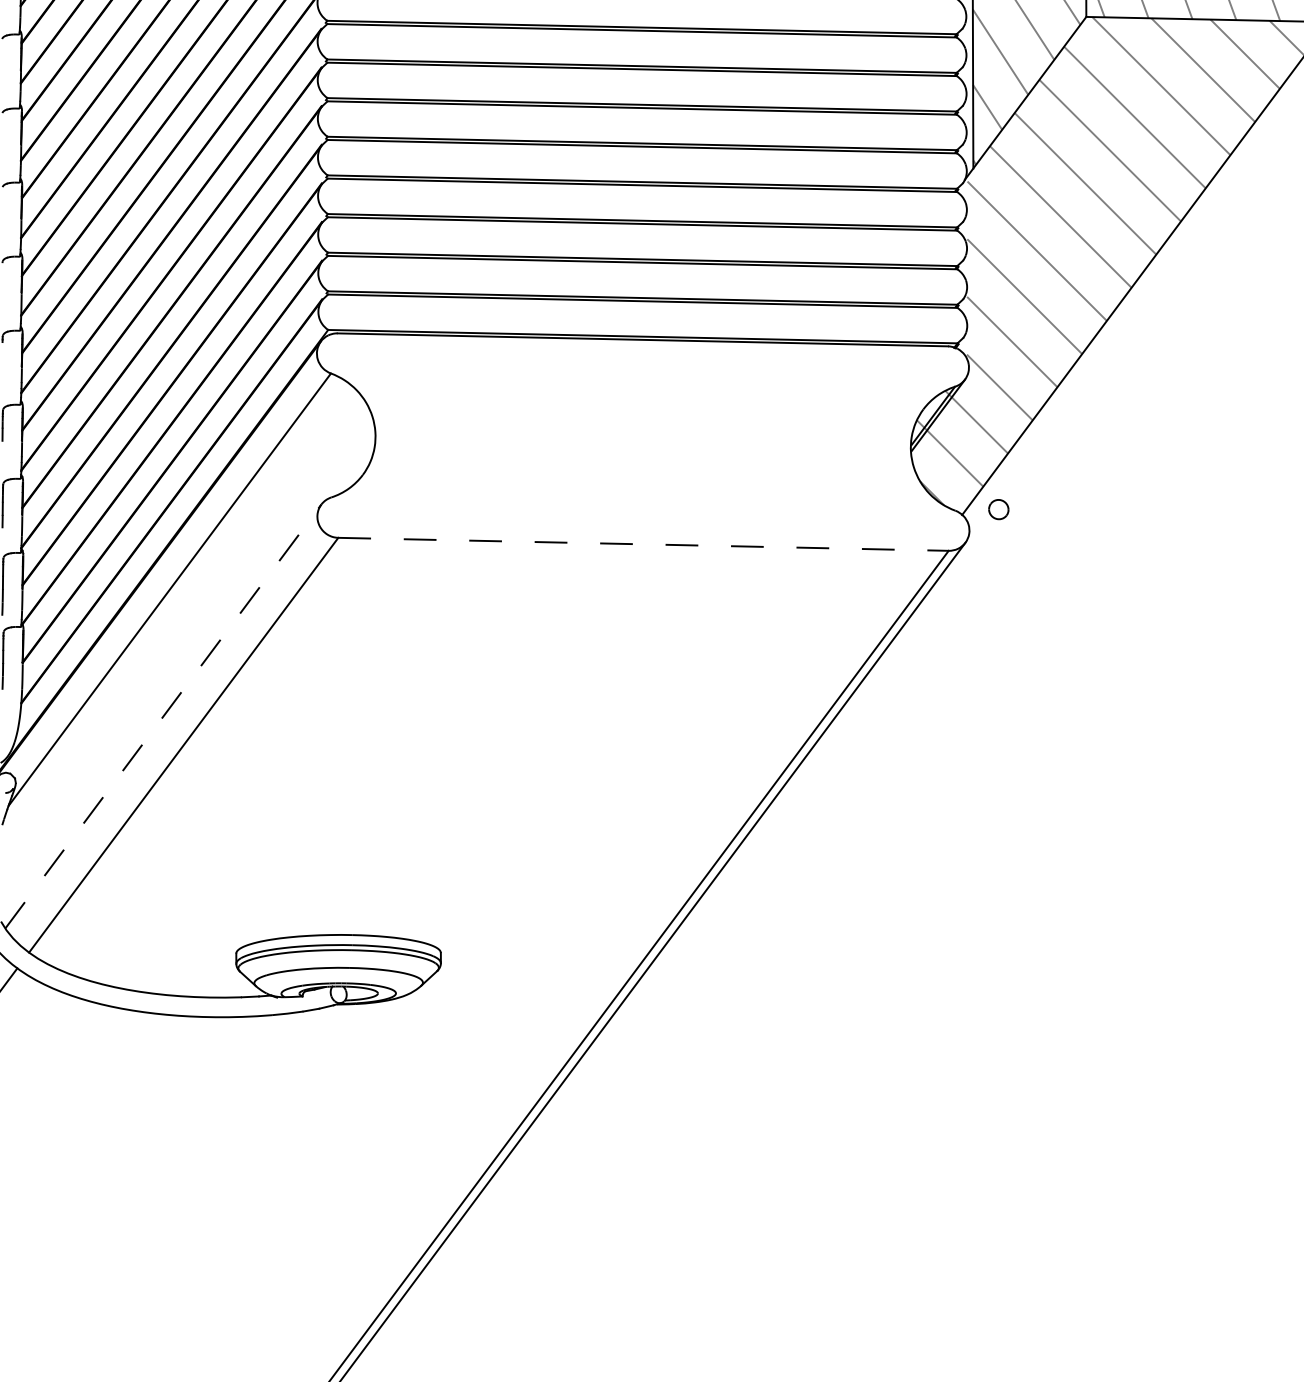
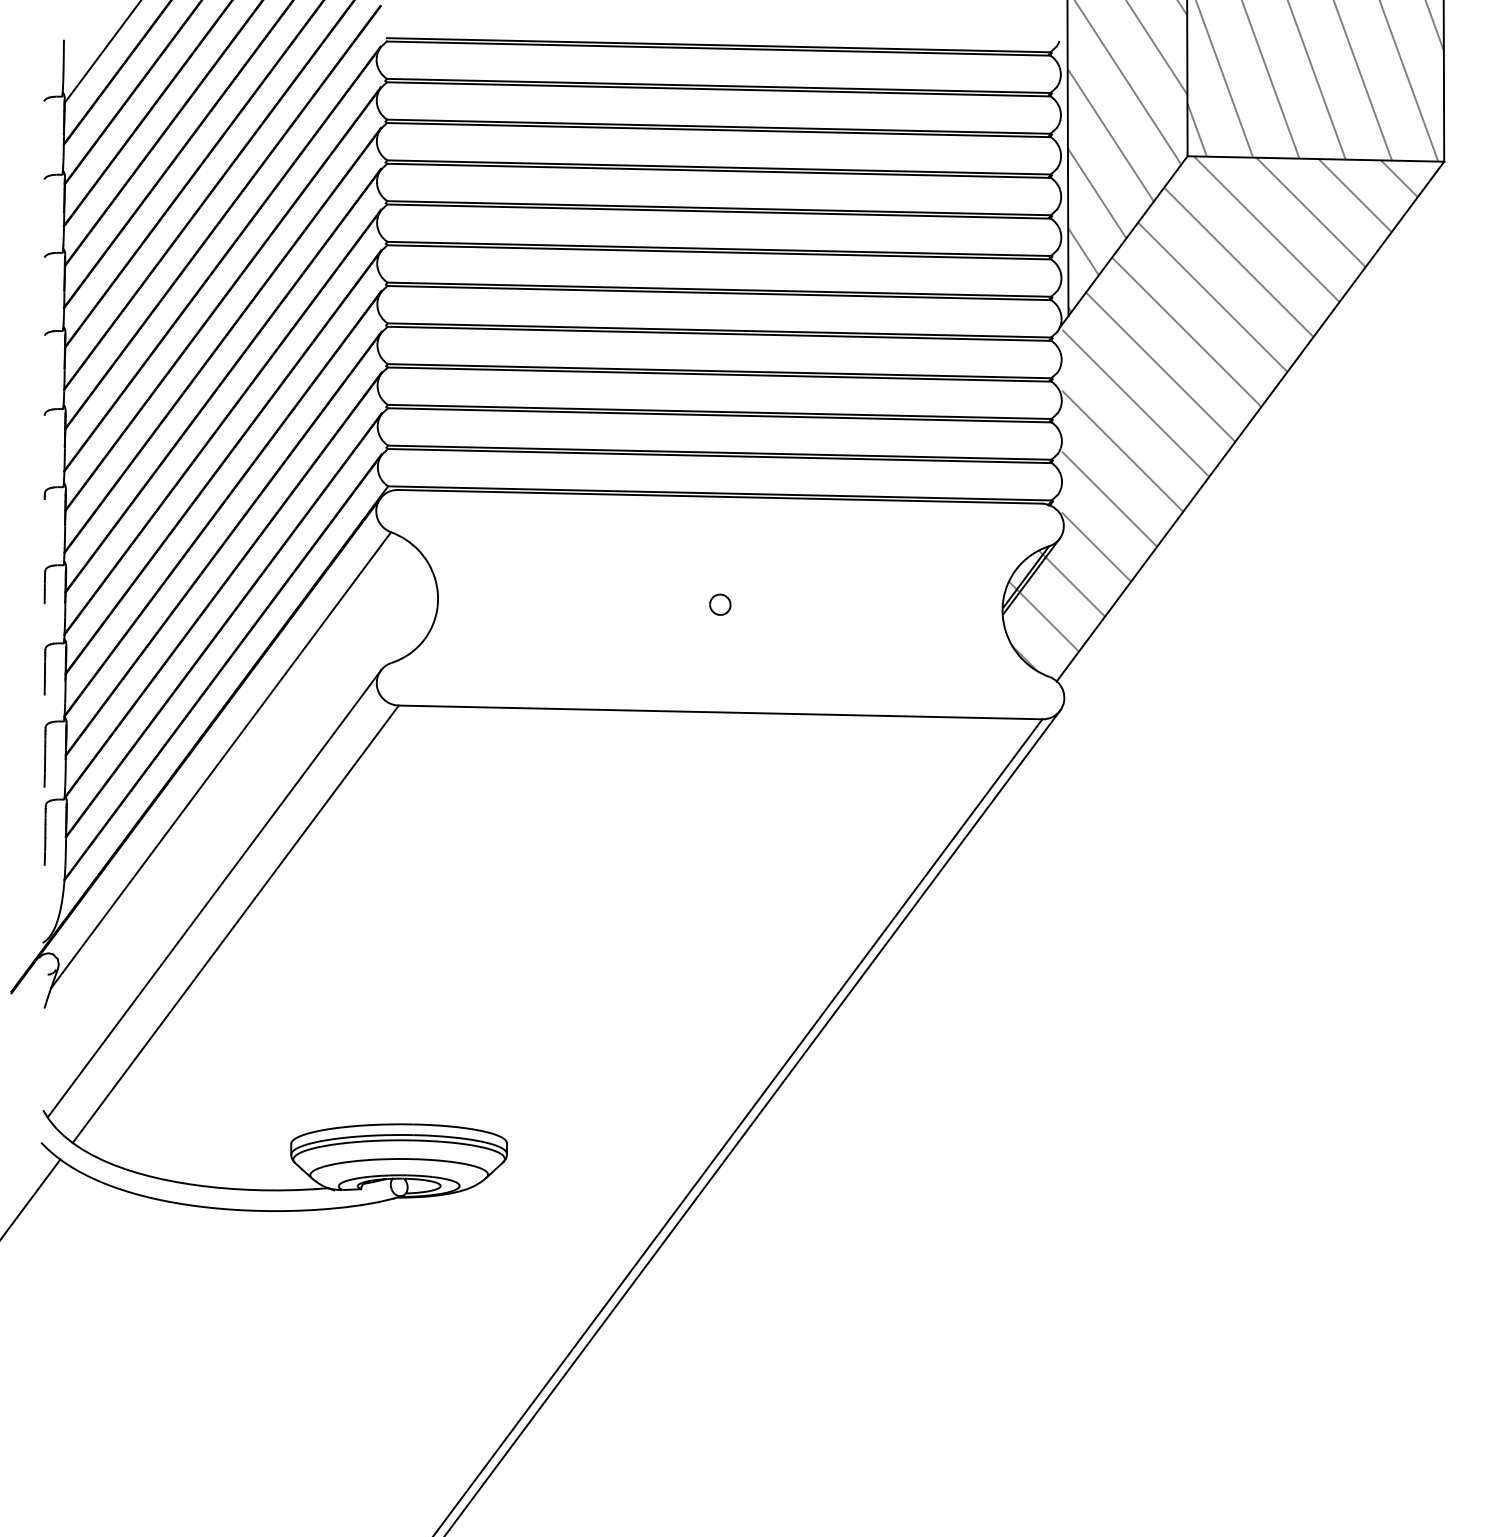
part: (998, 509) -> (720, 604), moved
line: (643, 544) -> (720, 712), dashed -> solid
line: (163, 717) -> (214, 894), dashed -> solid

